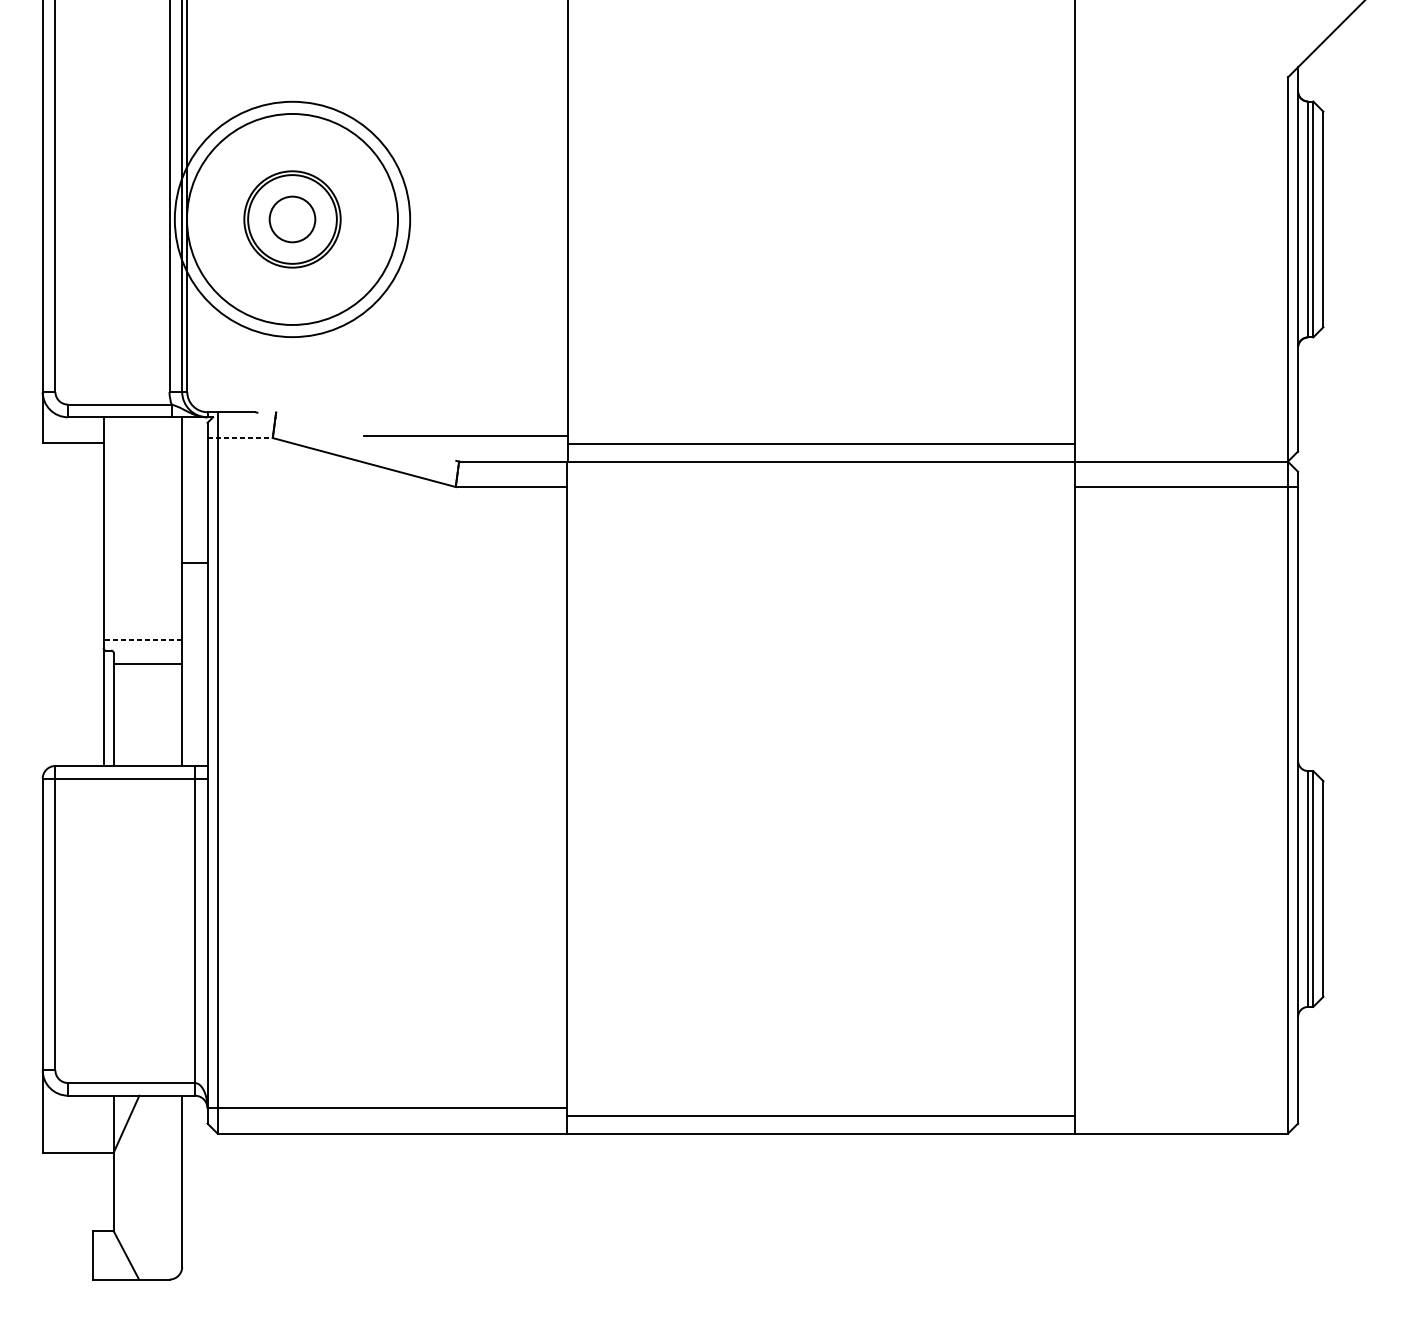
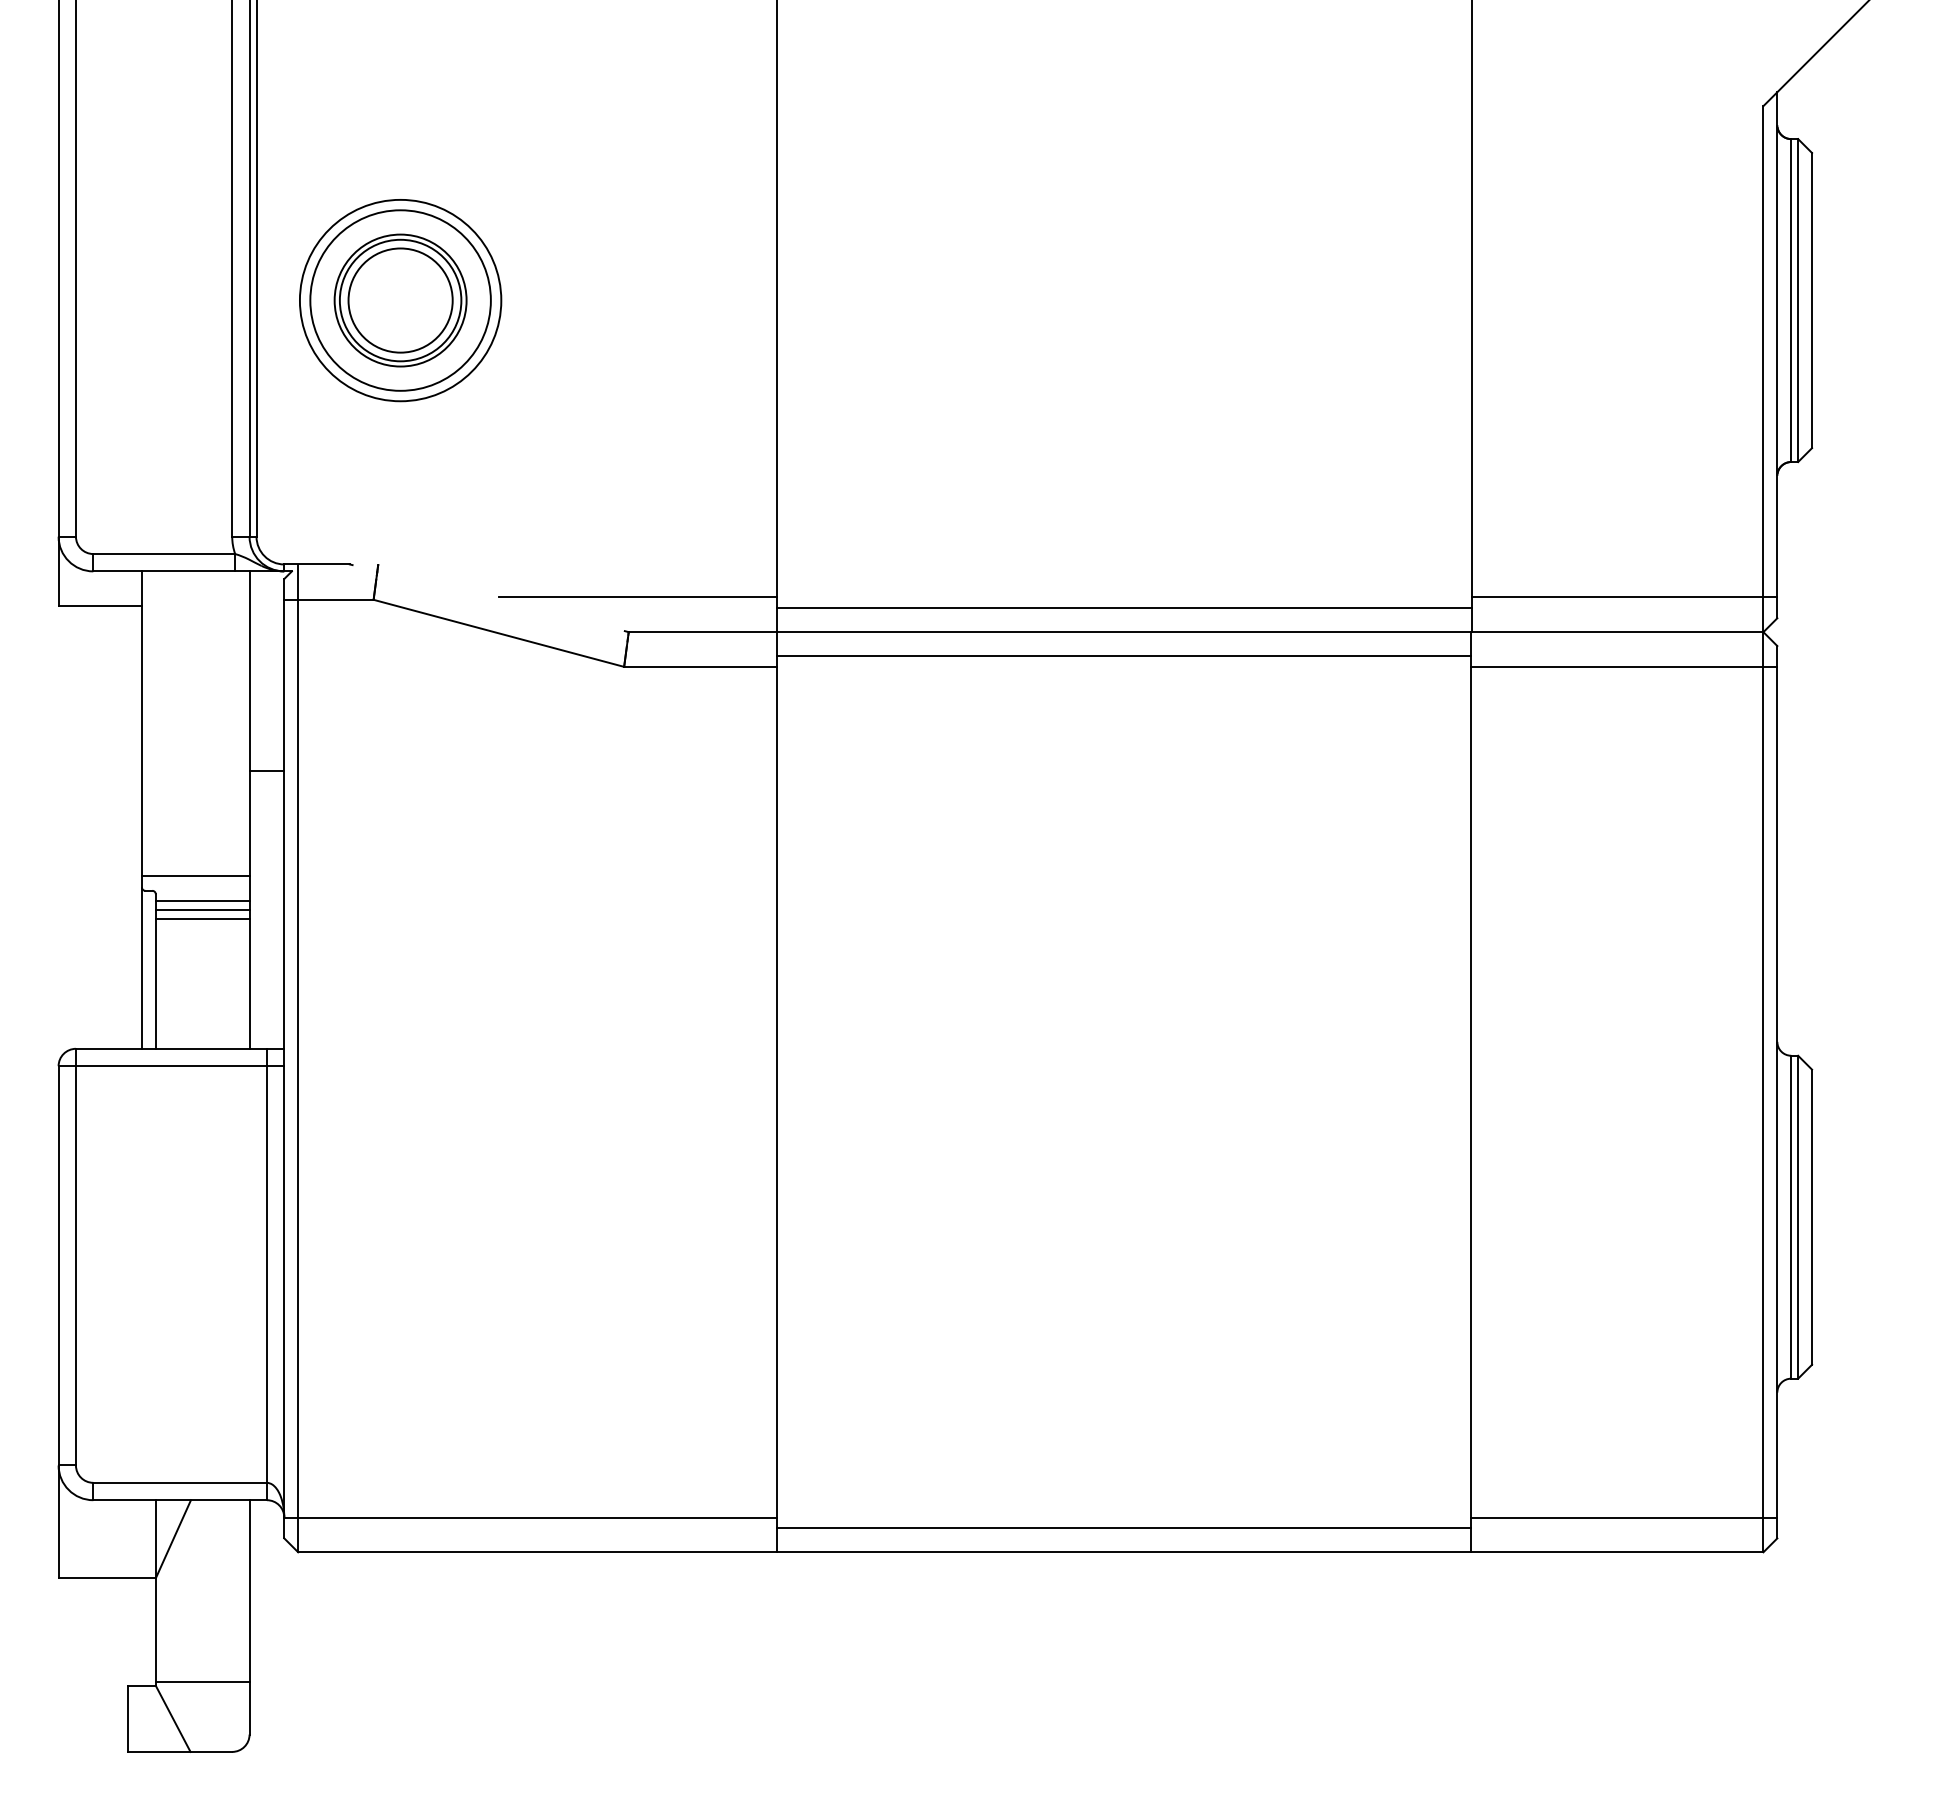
circle: (292, 219) -> (400, 300), size x0.62
circle: (292, 219) -> (400, 300), size x0.62
circle: (292, 219) -> (400, 300), size x1.67
line: (1186, 436) -> (1624, 597), added
line: (239, 437) -> (328, 599), dashed -> solid
line: (820, 479) -> (1123, 656), added
line: (142, 640) -> (195, 876), dashed -> solid
line: (147, 658) -> (202, 901), added
line: (147, 670) -> (202, 918), added
line: (1186, 1108) -> (1624, 1517), added
line: (147, 1228) -> (202, 1682), added

